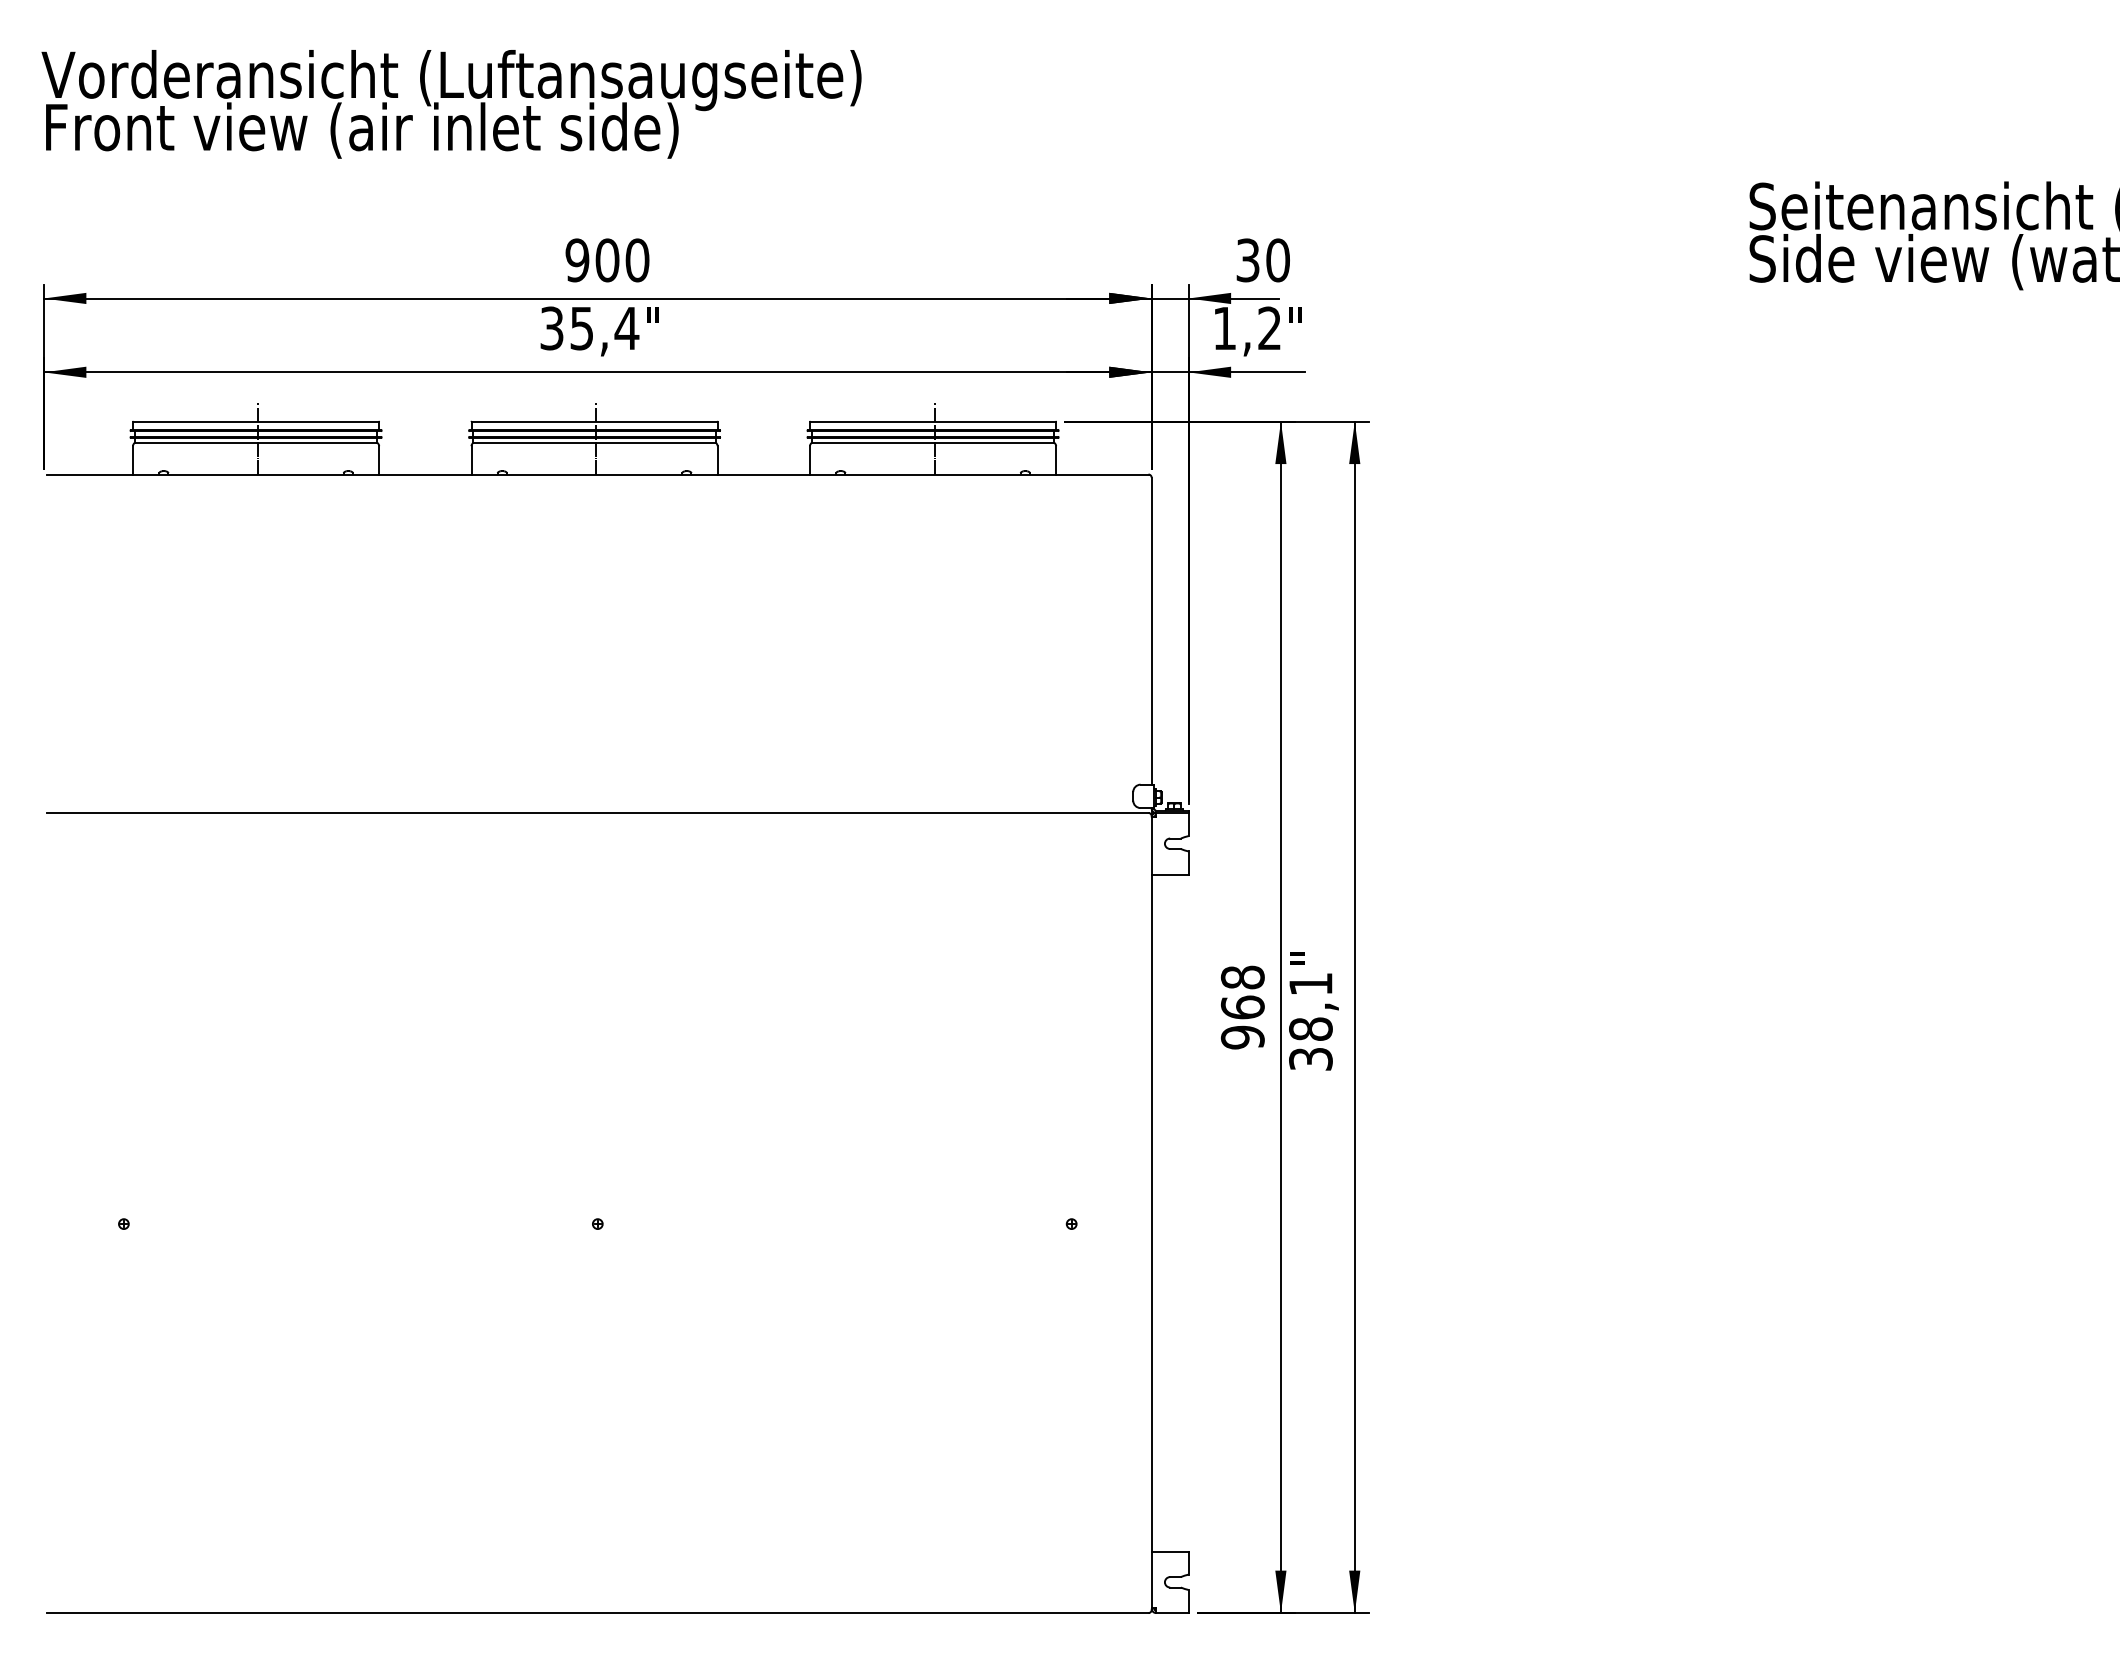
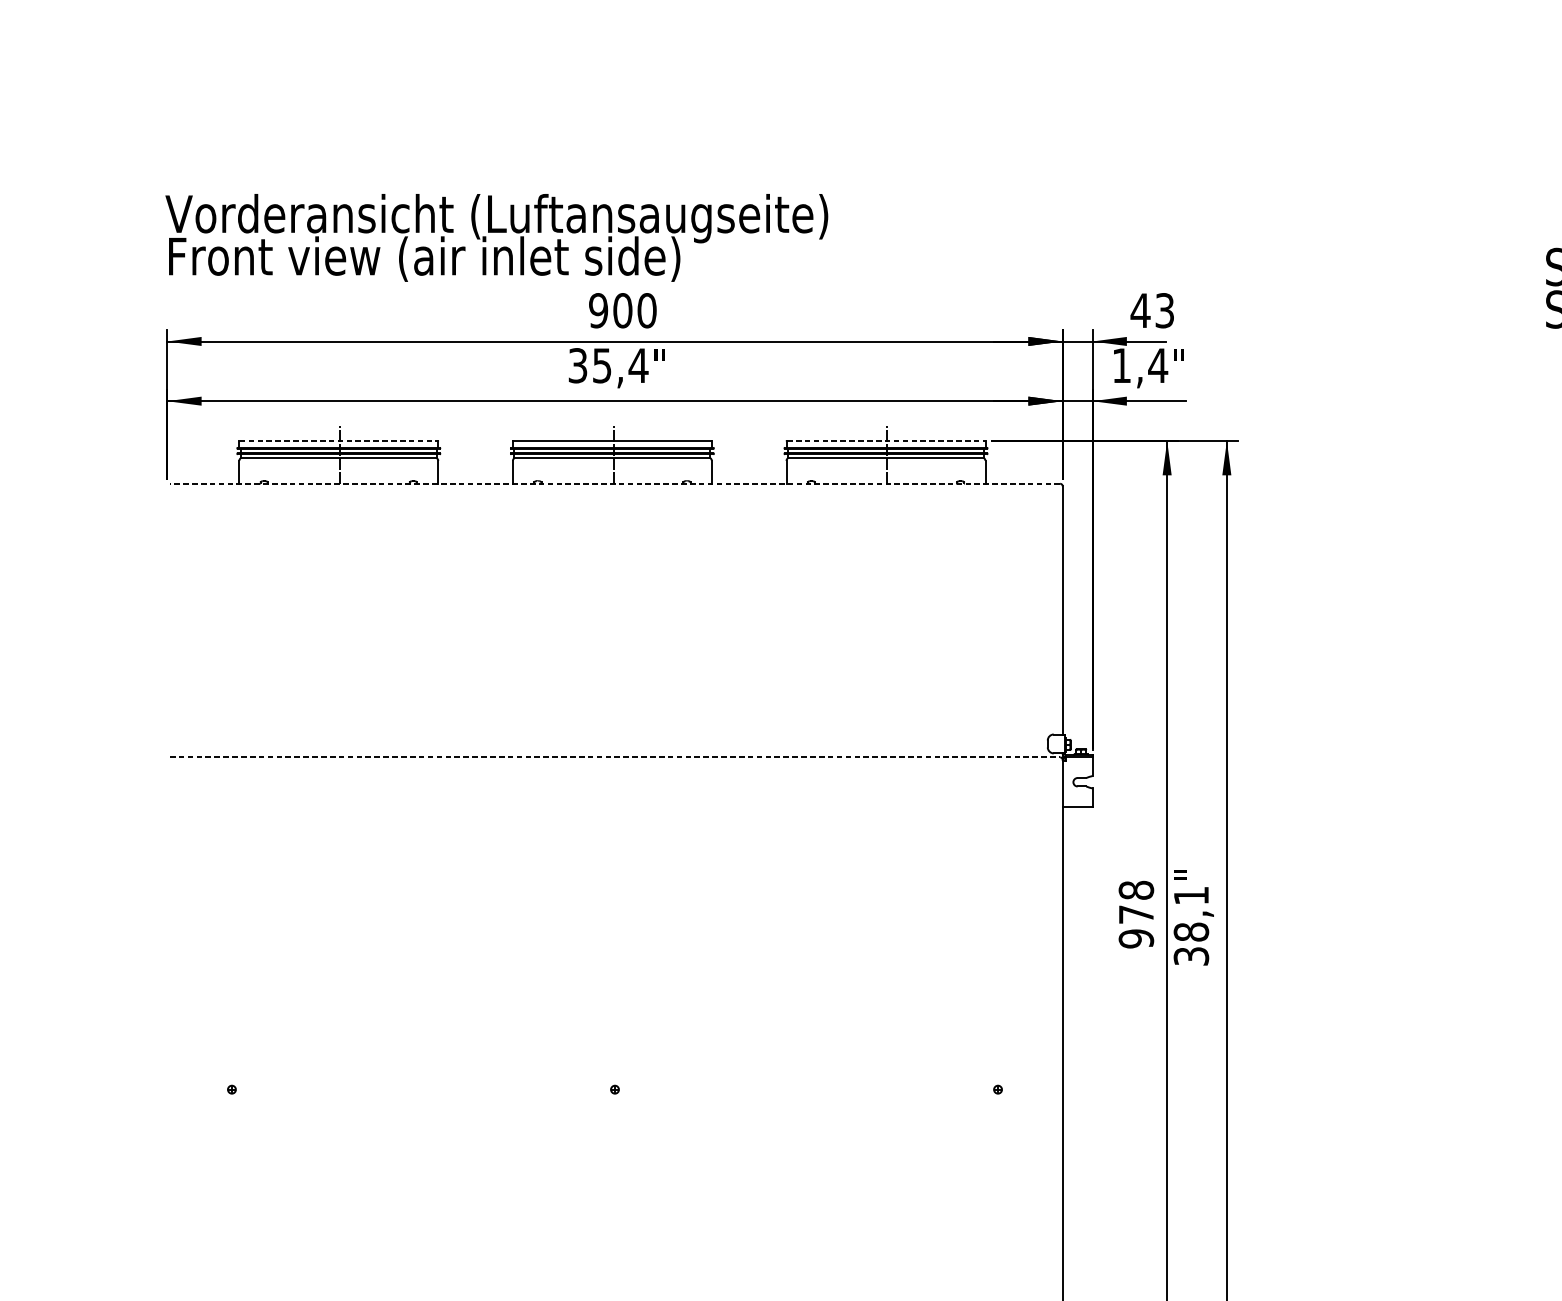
text: (451, 104) -> (496, 238), moved
text: (1262, 260) -> (1152, 310), 30 -> 43
text: (1269, 327) -> (1157, 364), 1,2 -> 1,4
line: (256, 421) -> (339, 440), solid -> dashed
line: (933, 421) -> (886, 440), solid -> dashed
line: (597, 474) -> (614, 483), solid -> dashed
line: (597, 813) -> (614, 757), solid -> dashed
text: (1242, 1007) -> (1136, 914), 968 -> 978

